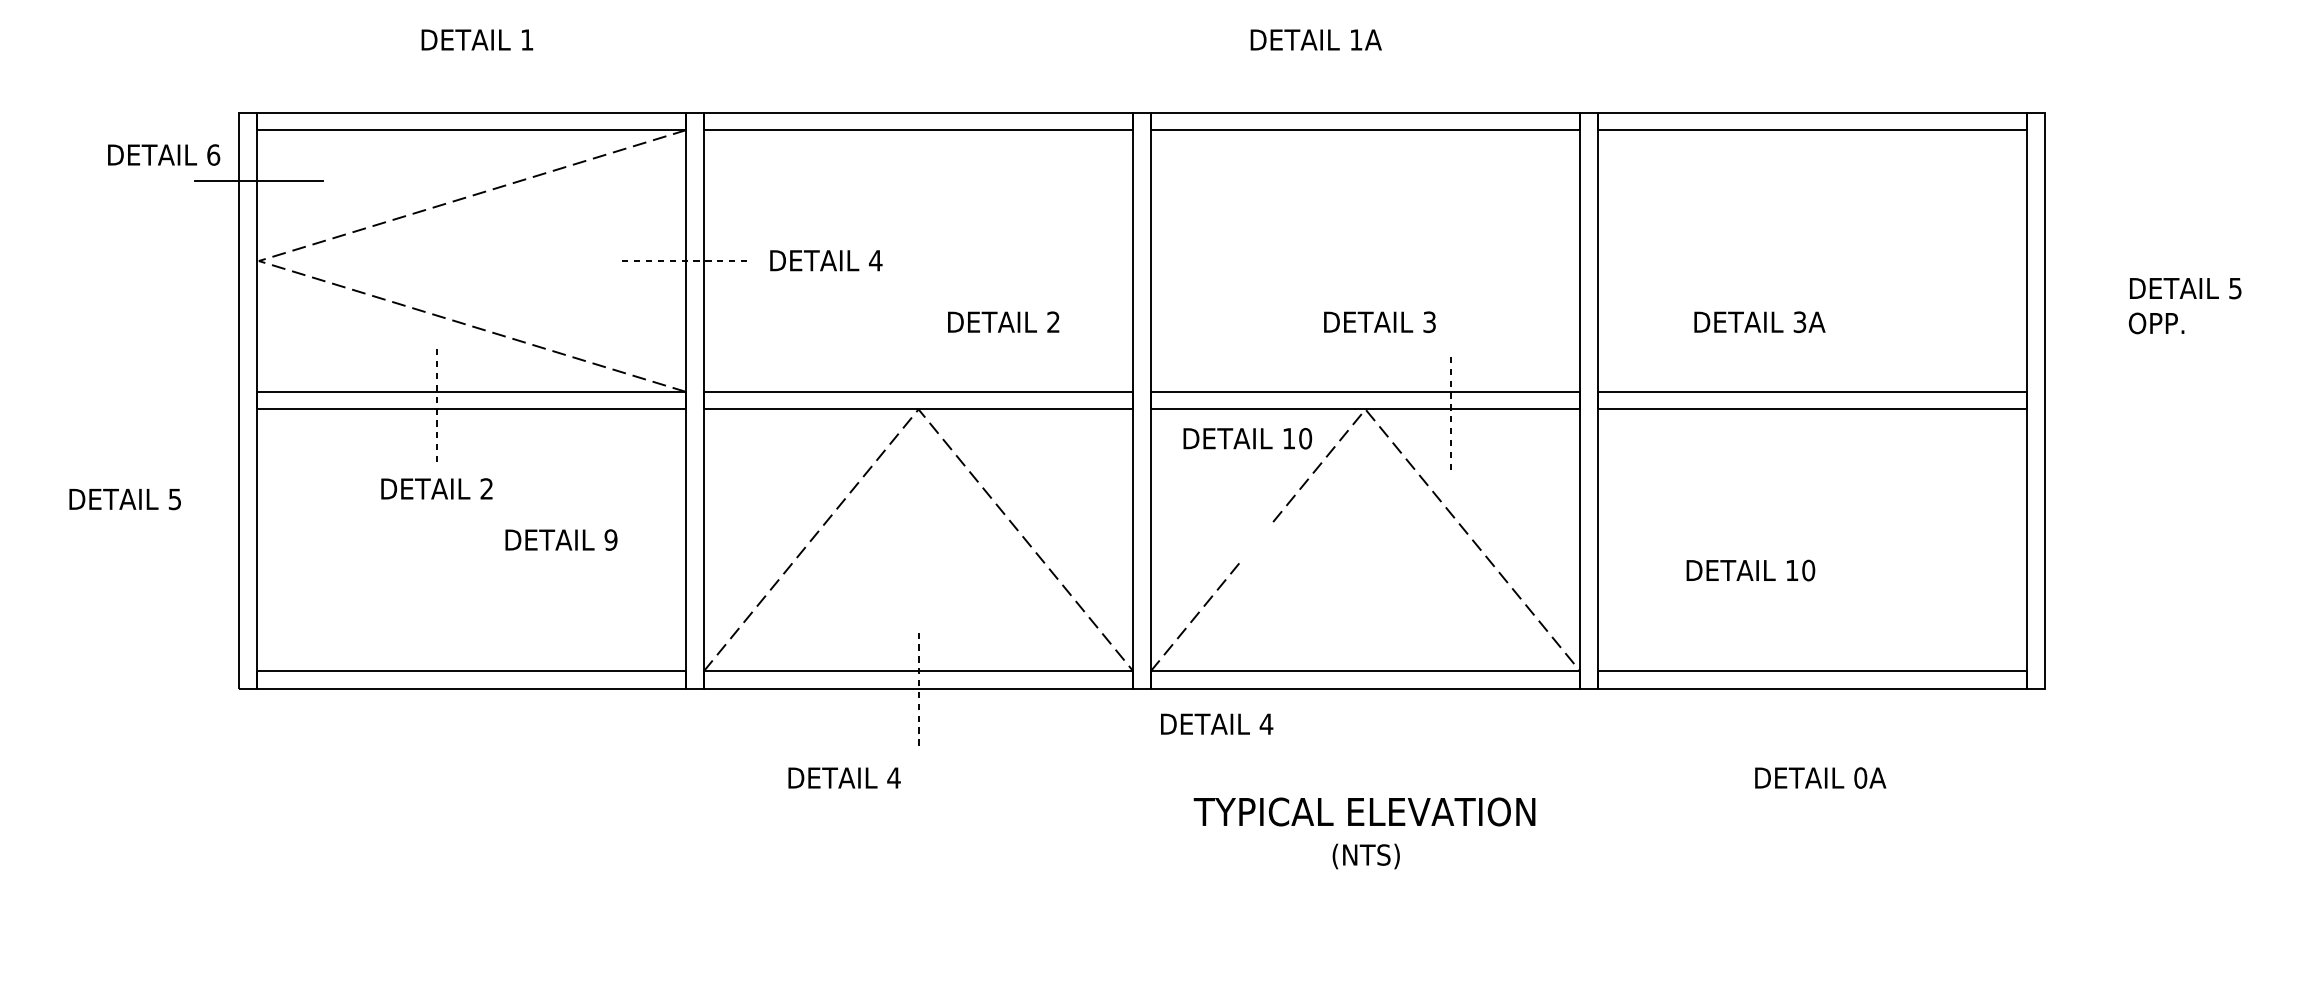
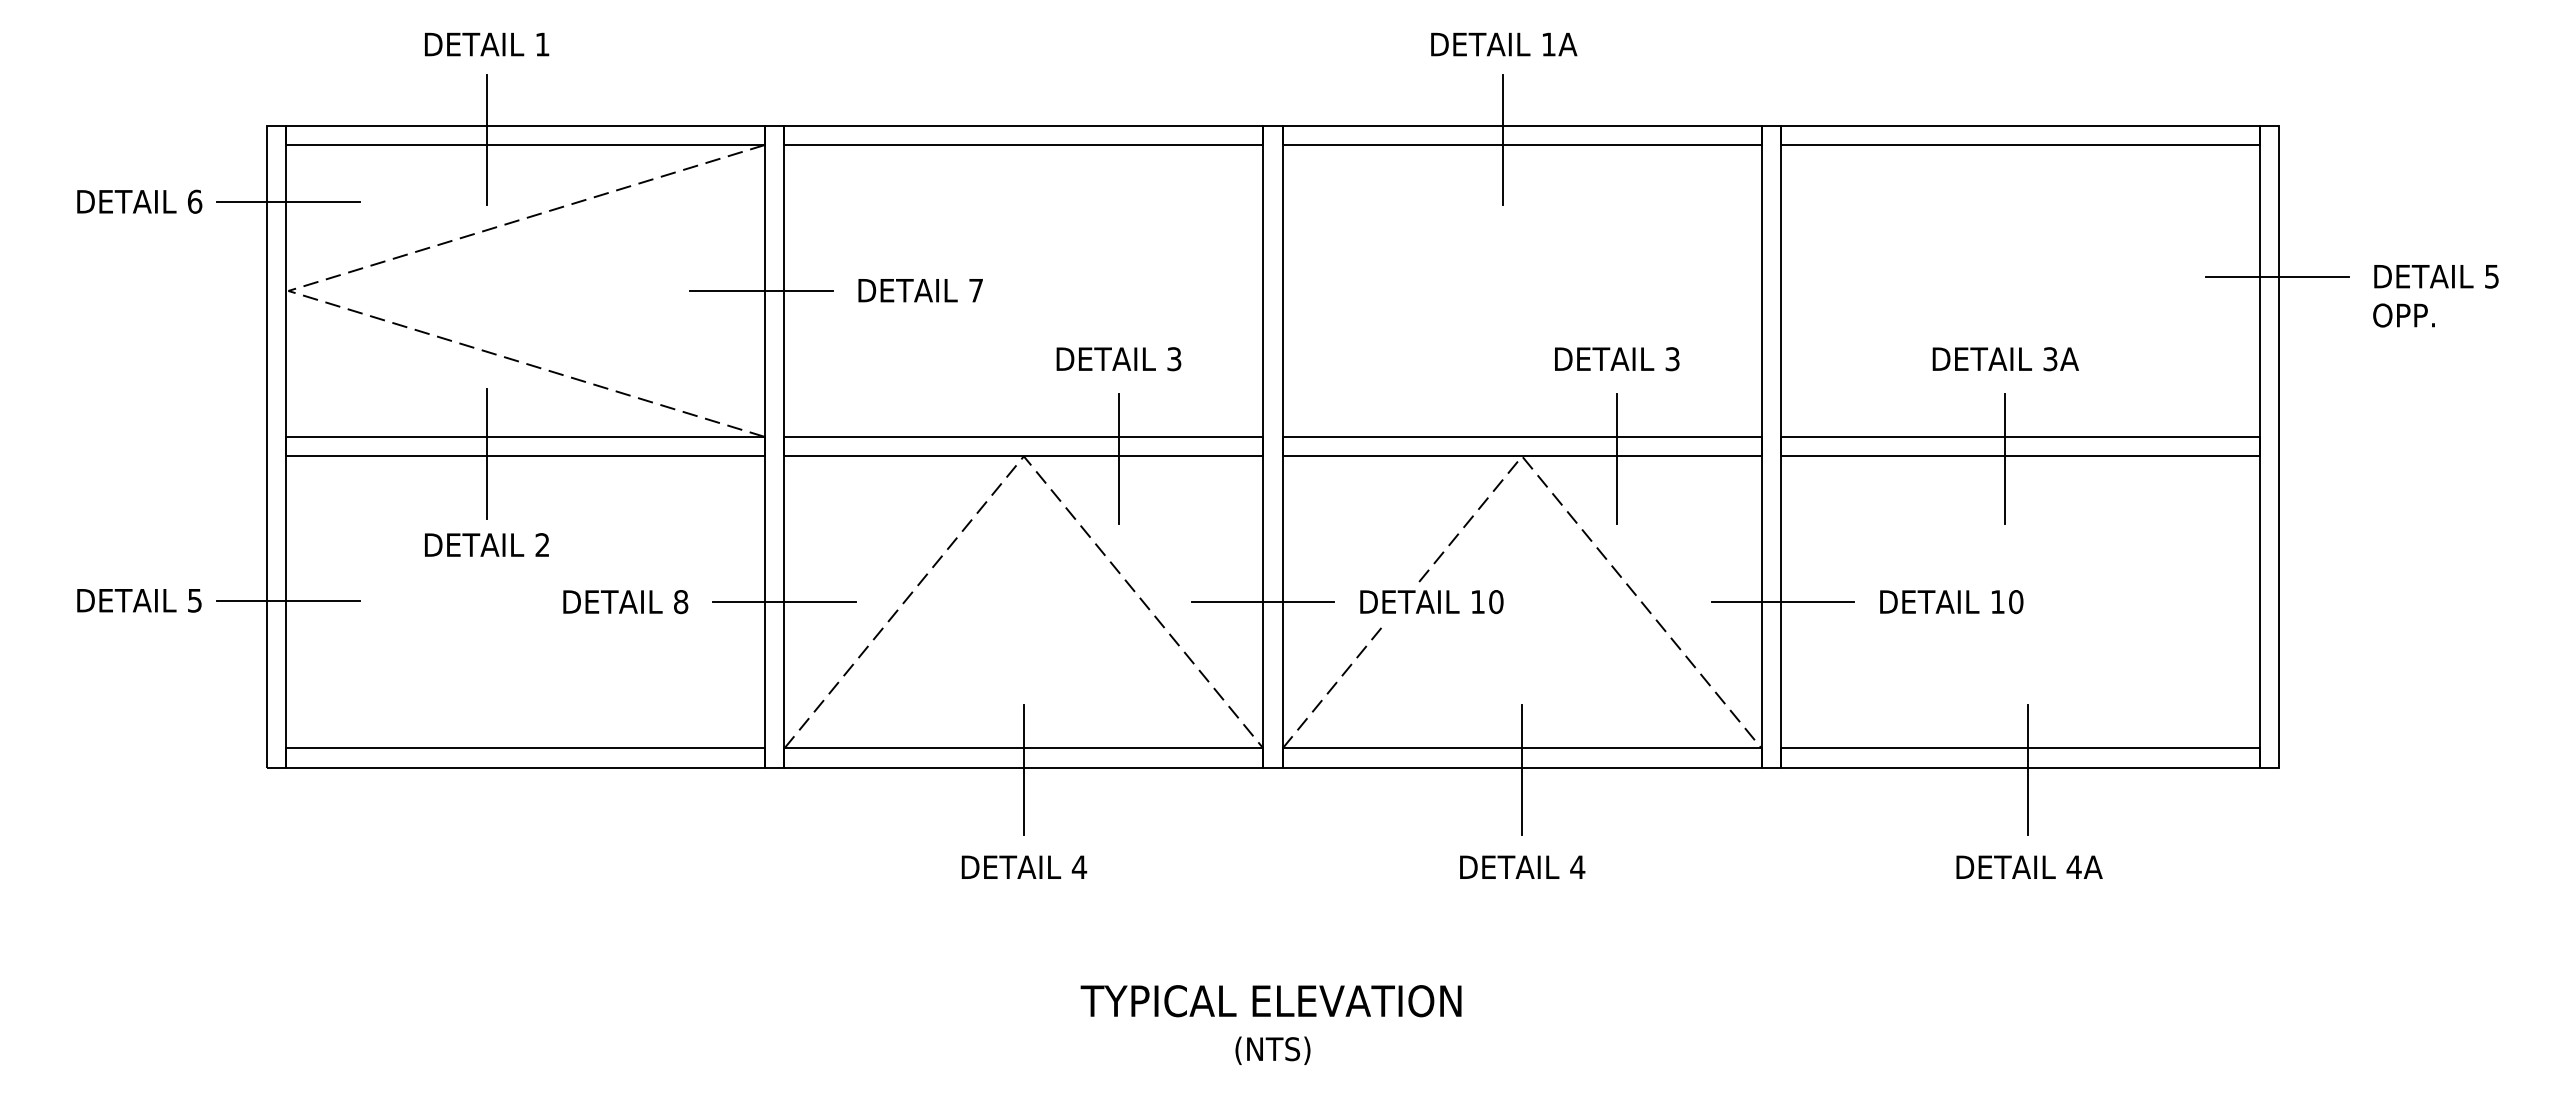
text: (477, 39) -> (487, 44), moved
text: (1316, 39) -> (1504, 44), moved
line: (436, 125) -> (486, 139), added
line: (1348, 125) -> (1503, 139), added
text: (163, 154) -> (139, 201), moved
line: (2043, 248) -> (2277, 276), added
line: (682, 260) -> (760, 290), dashed -> solid
text: (875, 260) -> (975, 290), 4 -> 7
text: (2184, 306) -> (2435, 296), moved
text: (1053, 322) -> (1174, 359), 2 -> 3
text: (1380, 322) -> (1617, 359), moved
text: (1759, 322) -> (2005, 359), moved
line: (436, 406) -> (486, 453), dashed -> solid
line: (1003, 411) -> (1118, 458), added
line: (1798, 411) -> (2004, 458), added
line: (1450, 412) -> (1616, 459), dashed -> solid
text: (1247, 439) -> (1431, 602), moved
text: (125, 499) -> (139, 600), moved
line: (258, 539) -> (288, 601), added
text: (610, 540) -> (680, 602), 9 -> 8
line: (703, 540) -> (784, 602), added
line: (1133, 540) -> (1263, 602), added
line: (1599, 540) -> (1782, 602), added
text: (1750, 570) -> (1951, 602), moved
line: (918, 690) -> (1023, 769), dashed -> solid
line: (1365, 690) -> (1522, 769), added
line: (1819, 690) -> (2028, 769), added
text: (1216, 723) -> (1522, 866), moved
text: (844, 777) -> (1024, 866), moved
text: (1860, 778) -> (2073, 867), 0A -> 4A
text: (1364, 832) -> (1270, 1024), moved

